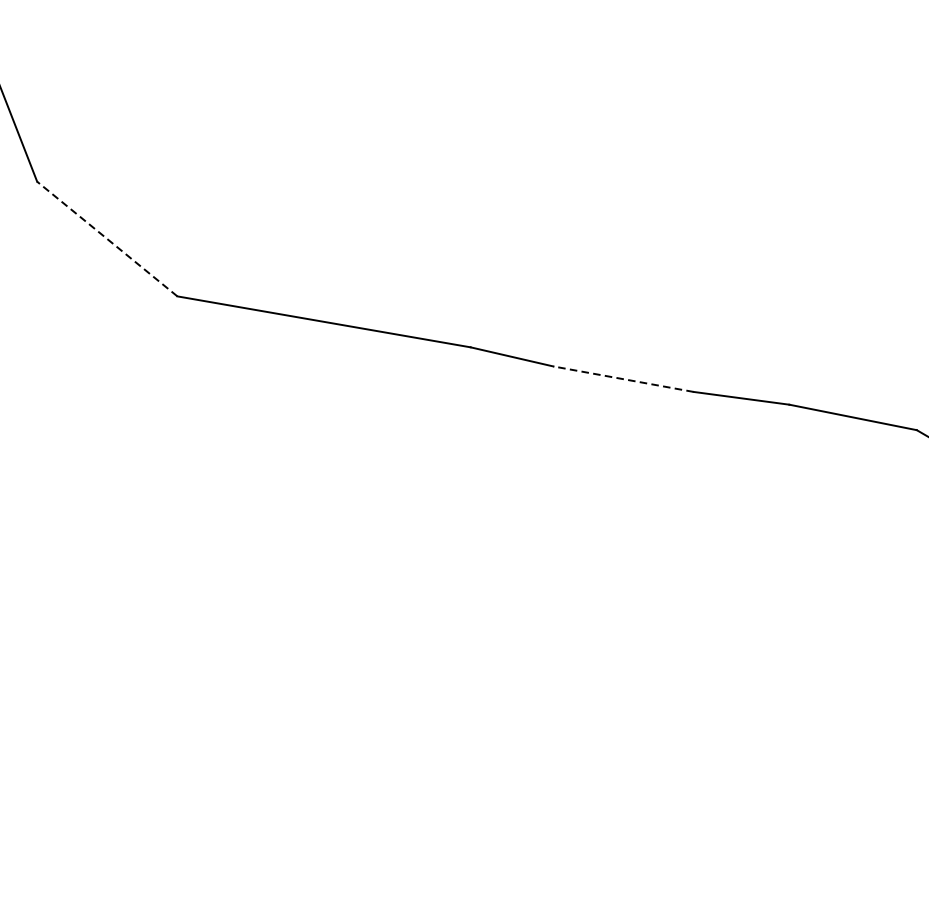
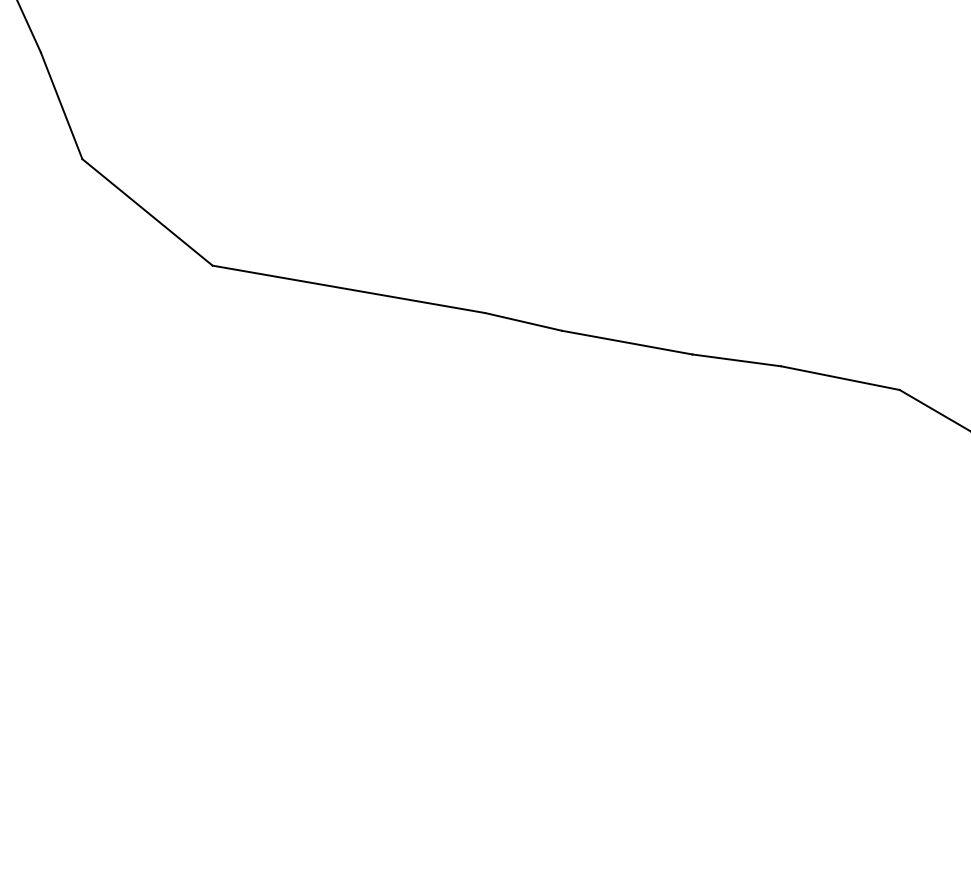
line: (107, 239) -> (147, 212), dashed -> solid
line: (622, 379) -> (626, 342), dashed -> solid

